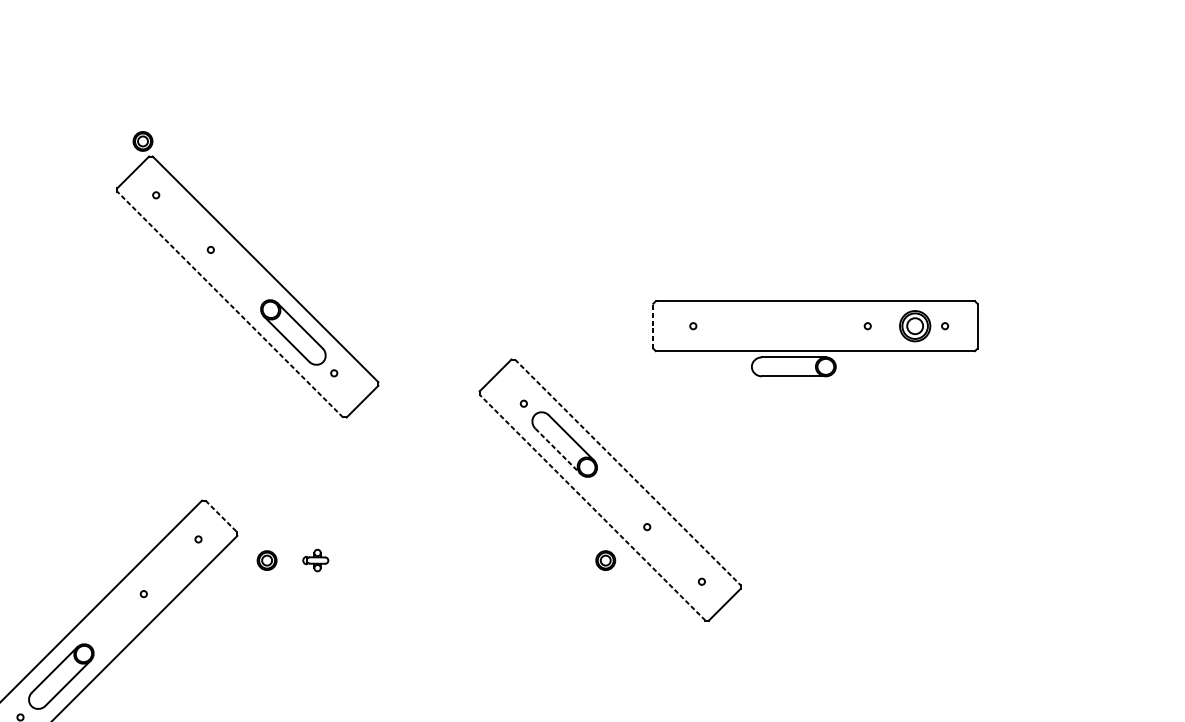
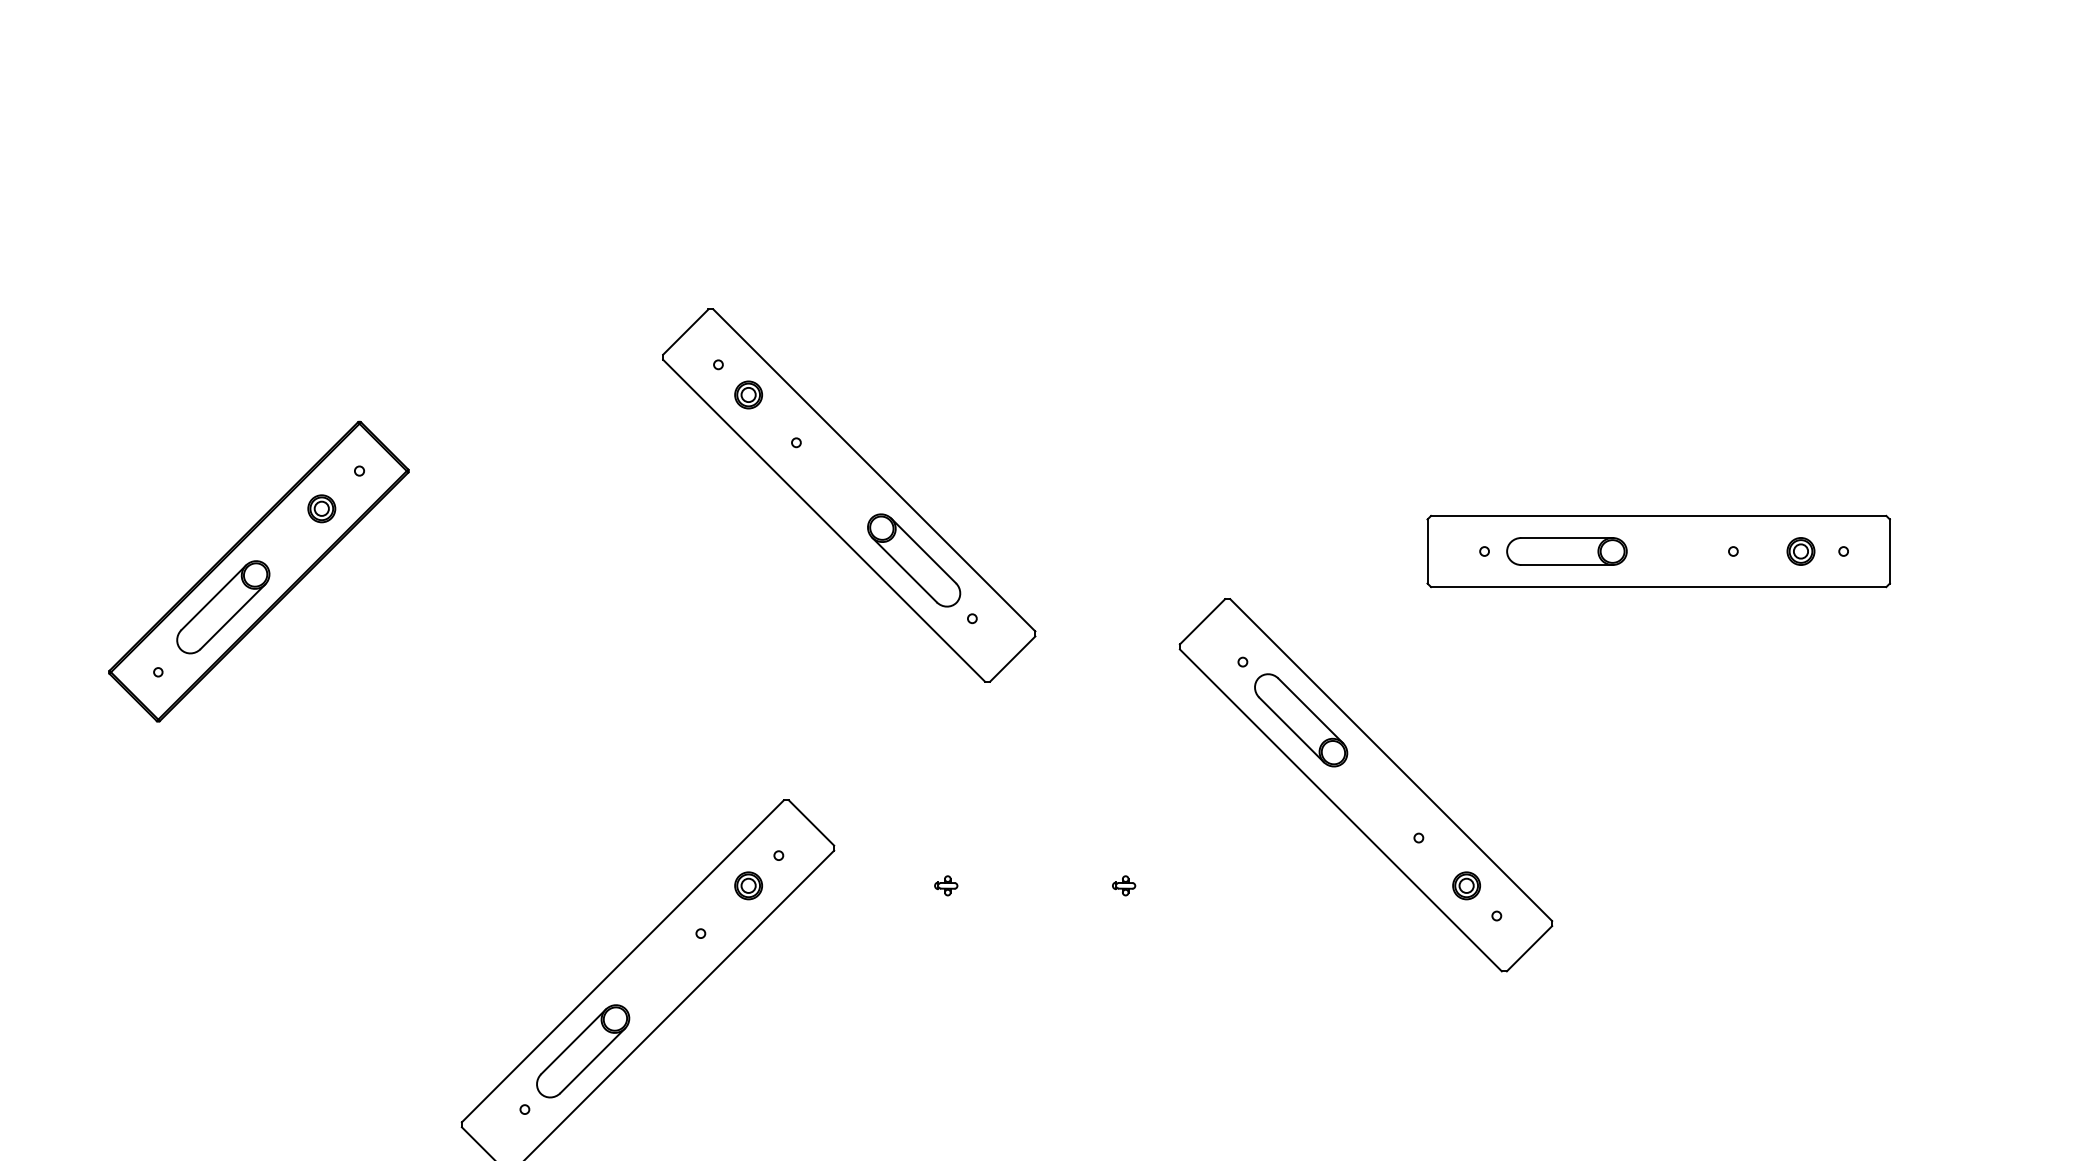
part: (142, 141) -> (748, 394), moved
line: (230, 304) -> (824, 520), dashed -> solid
line: (653, 326) -> (1427, 551), dashed -> solid
part: (914, 326) -> (1800, 551), size x0.62
part: (793, 366) -> (1566, 551), moved
line: (557, 450) -> (1291, 729), dashed -> solid
line: (628, 472) -> (1391, 760), dashed -> solid
line: (592, 507) -> (1340, 810), dashed -> solid
line: (221, 516) -> (811, 823), dashed -> solid
part: (267, 560) -> (748, 885), moved
part: (316, 560) -> (946, 885), size x0.62
part: (440, 560) -> (1124, 885), added
part: (605, 560) -> (1466, 885), moved

